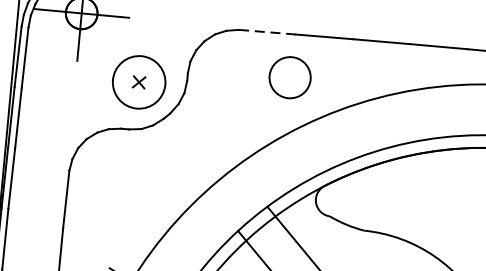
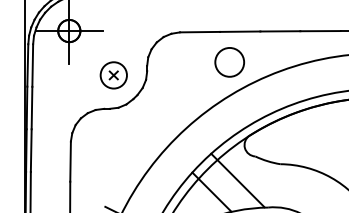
line: (266, 32) -> (199, 32), dashed -> solid
circle: (289, 77) -> (229, 62), moved
circle: (138, 82) -> (113, 75), size x0.71

